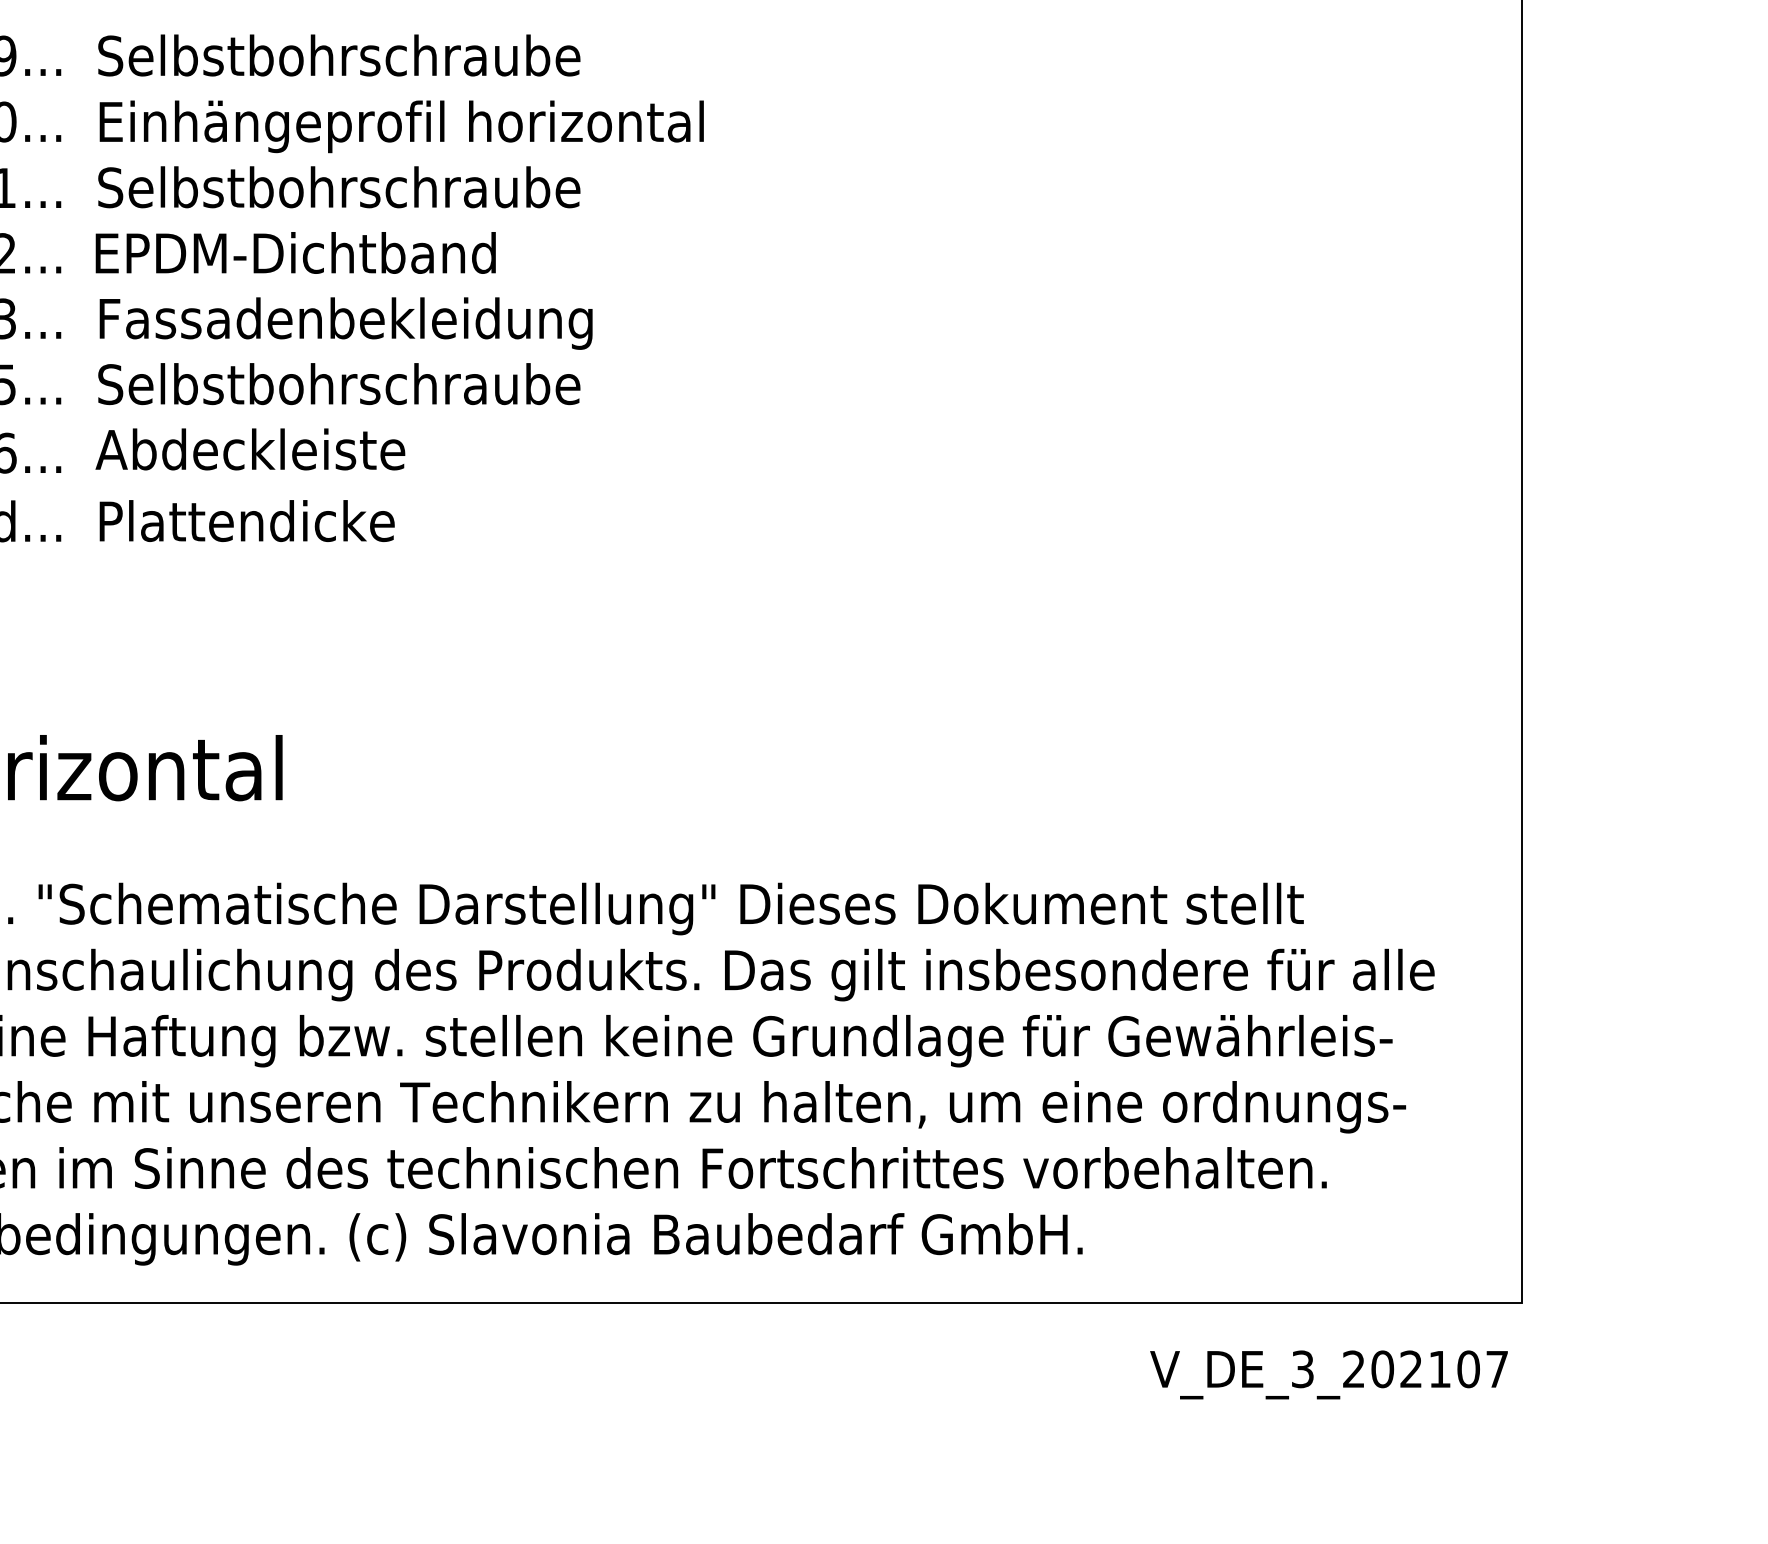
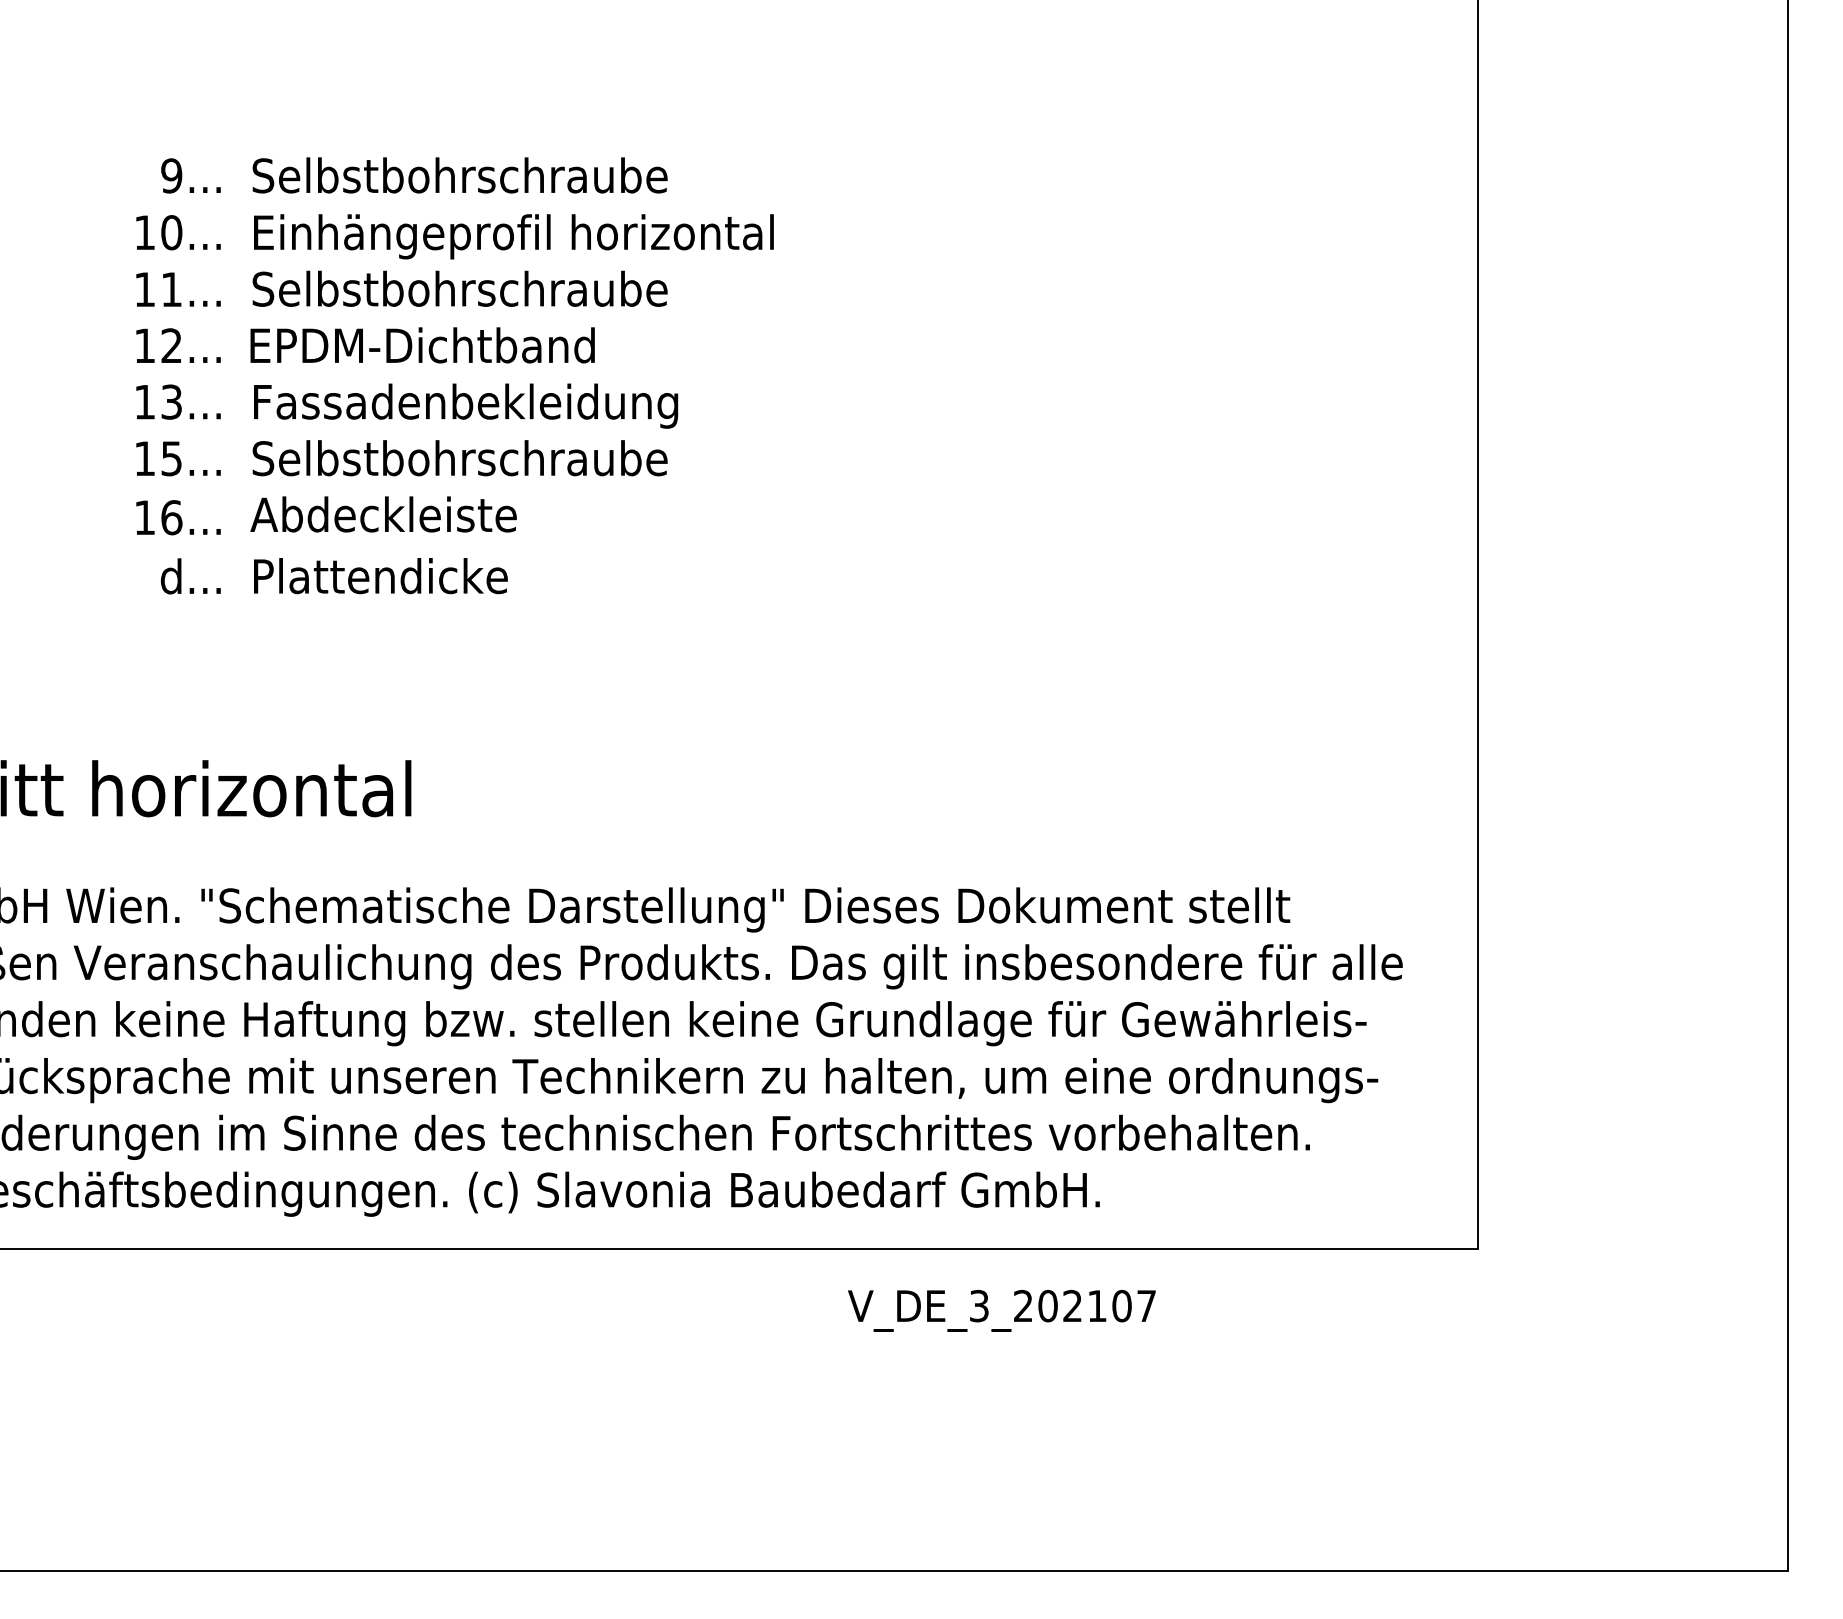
text: (1328, 1374) -> (1001, 1310), moved

